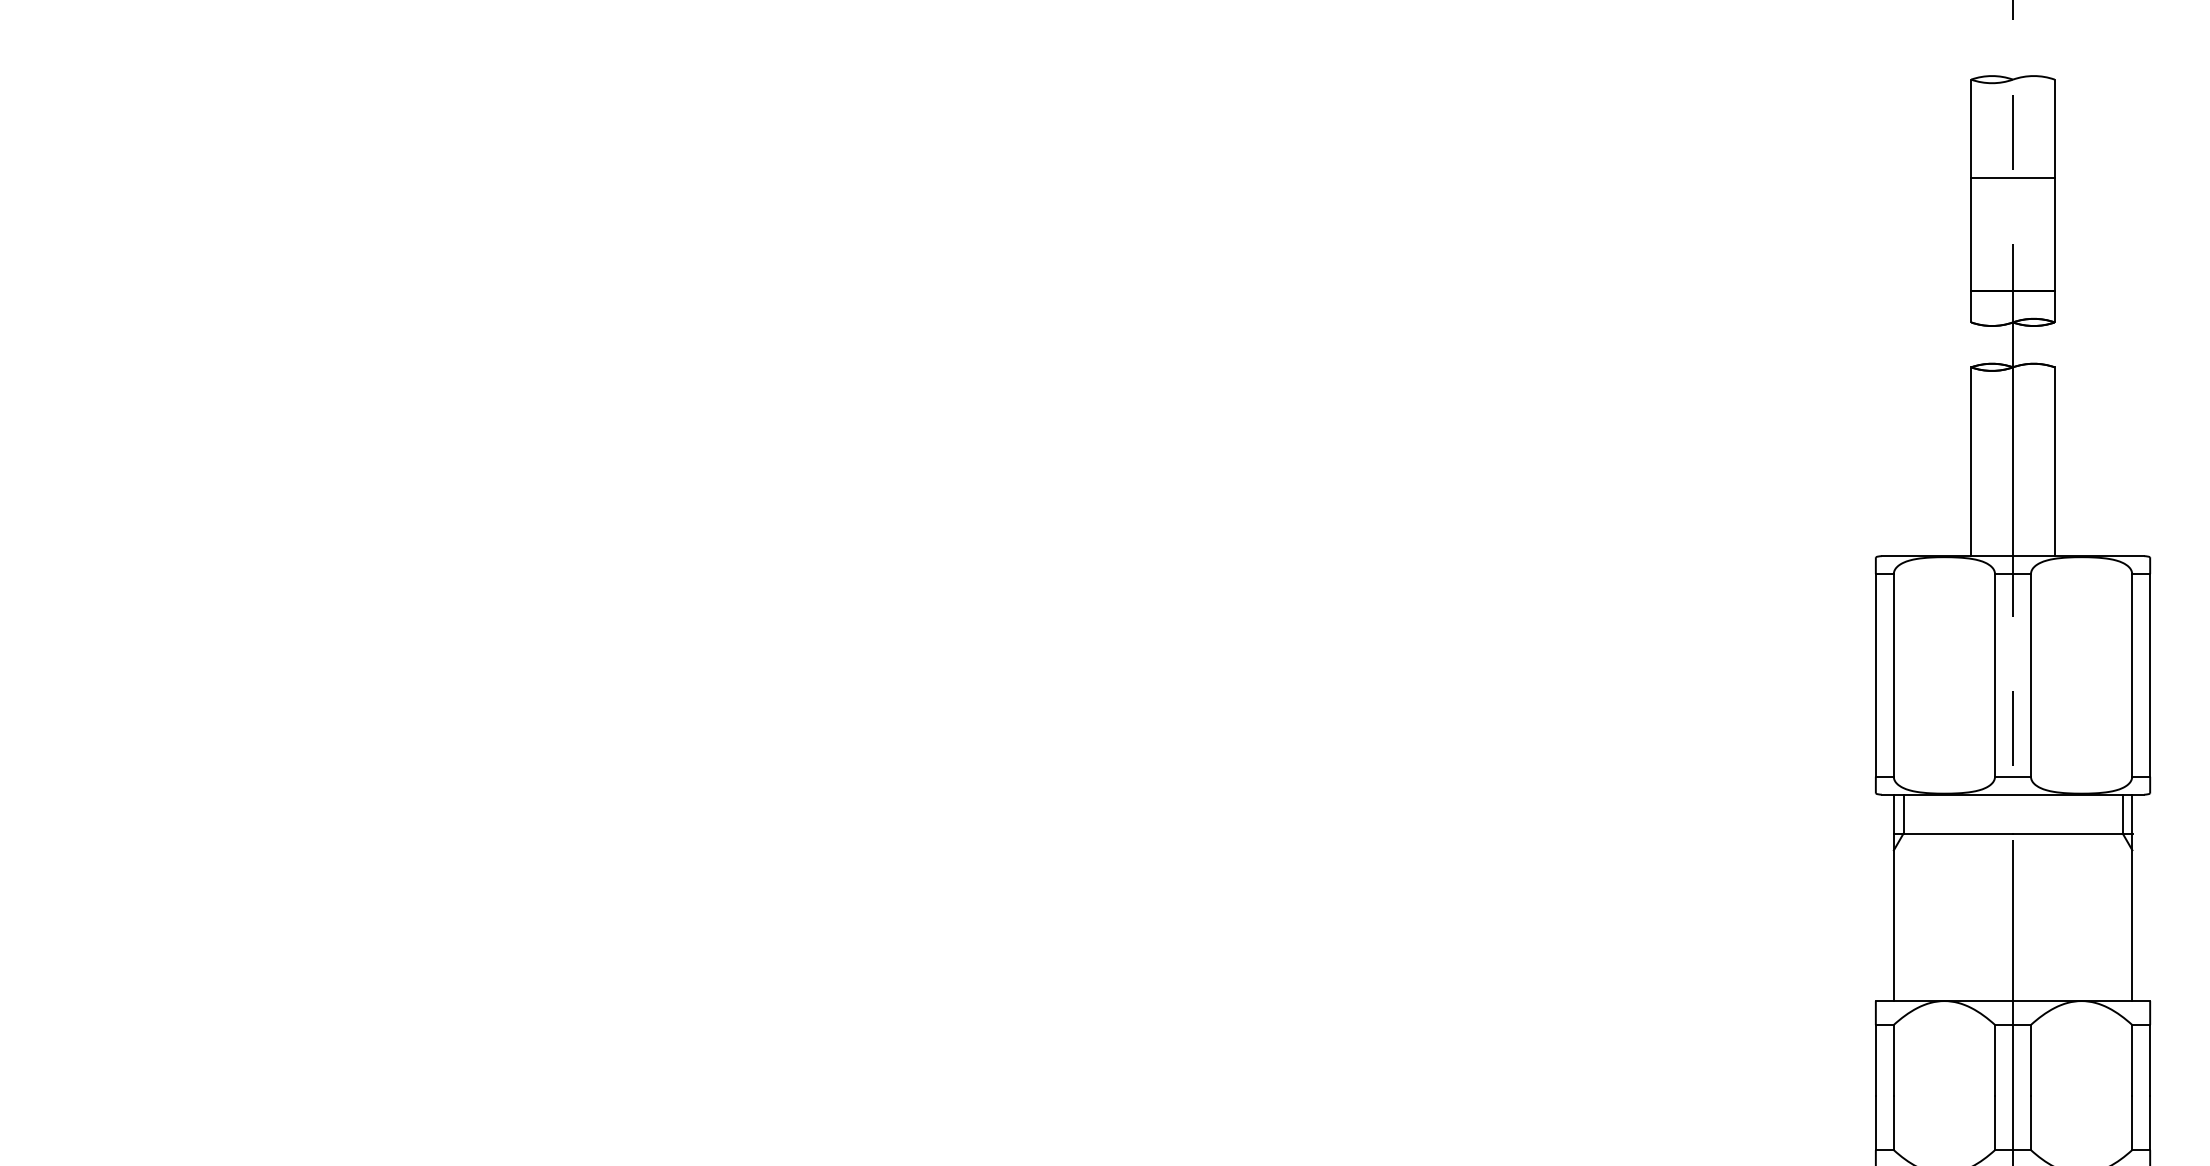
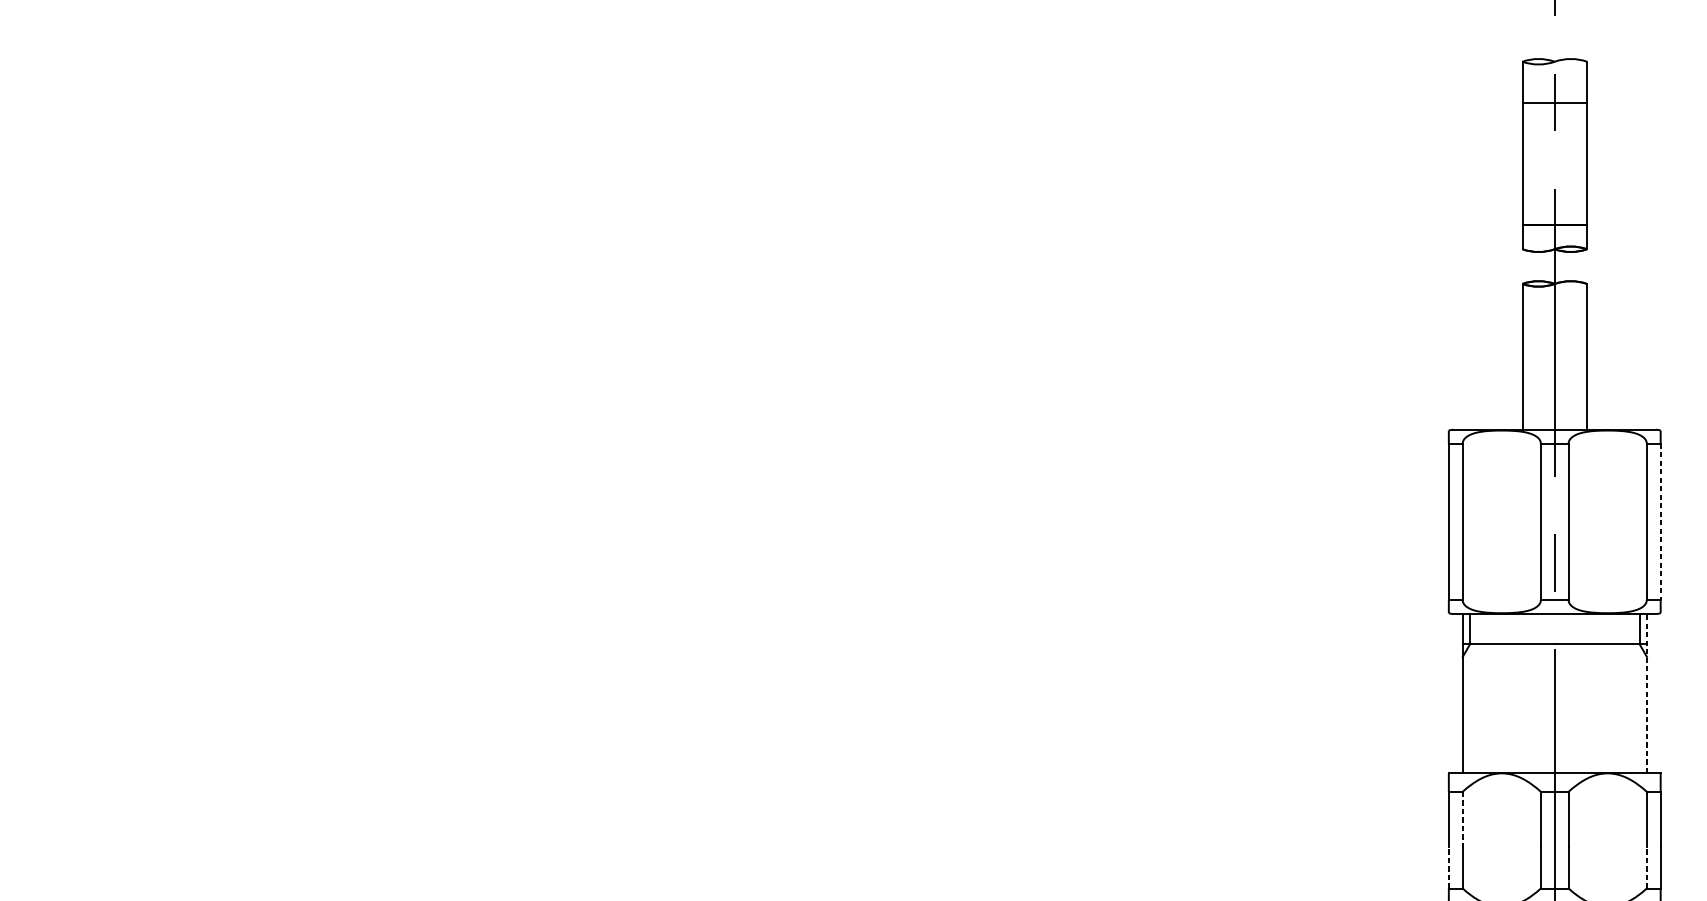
line: (2012, 177) -> (1554, 103), moved
line: (2150, 675) -> (1660, 521), solid -> dashed
line: (2132, 897) -> (1647, 693), solid -> dashed
line: (1893, 1060) -> (1462, 819), solid -> dashed
line: (1875, 1123) -> (1448, 867), solid -> dashed
line: (2132, 1123) -> (1647, 867), solid -> dashed

